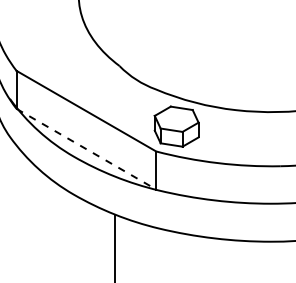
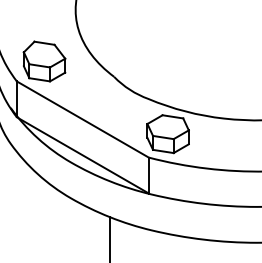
part: (45, 49) -> (44, 61), added
line: (86, 149) -> (82, 155), dashed -> solid

